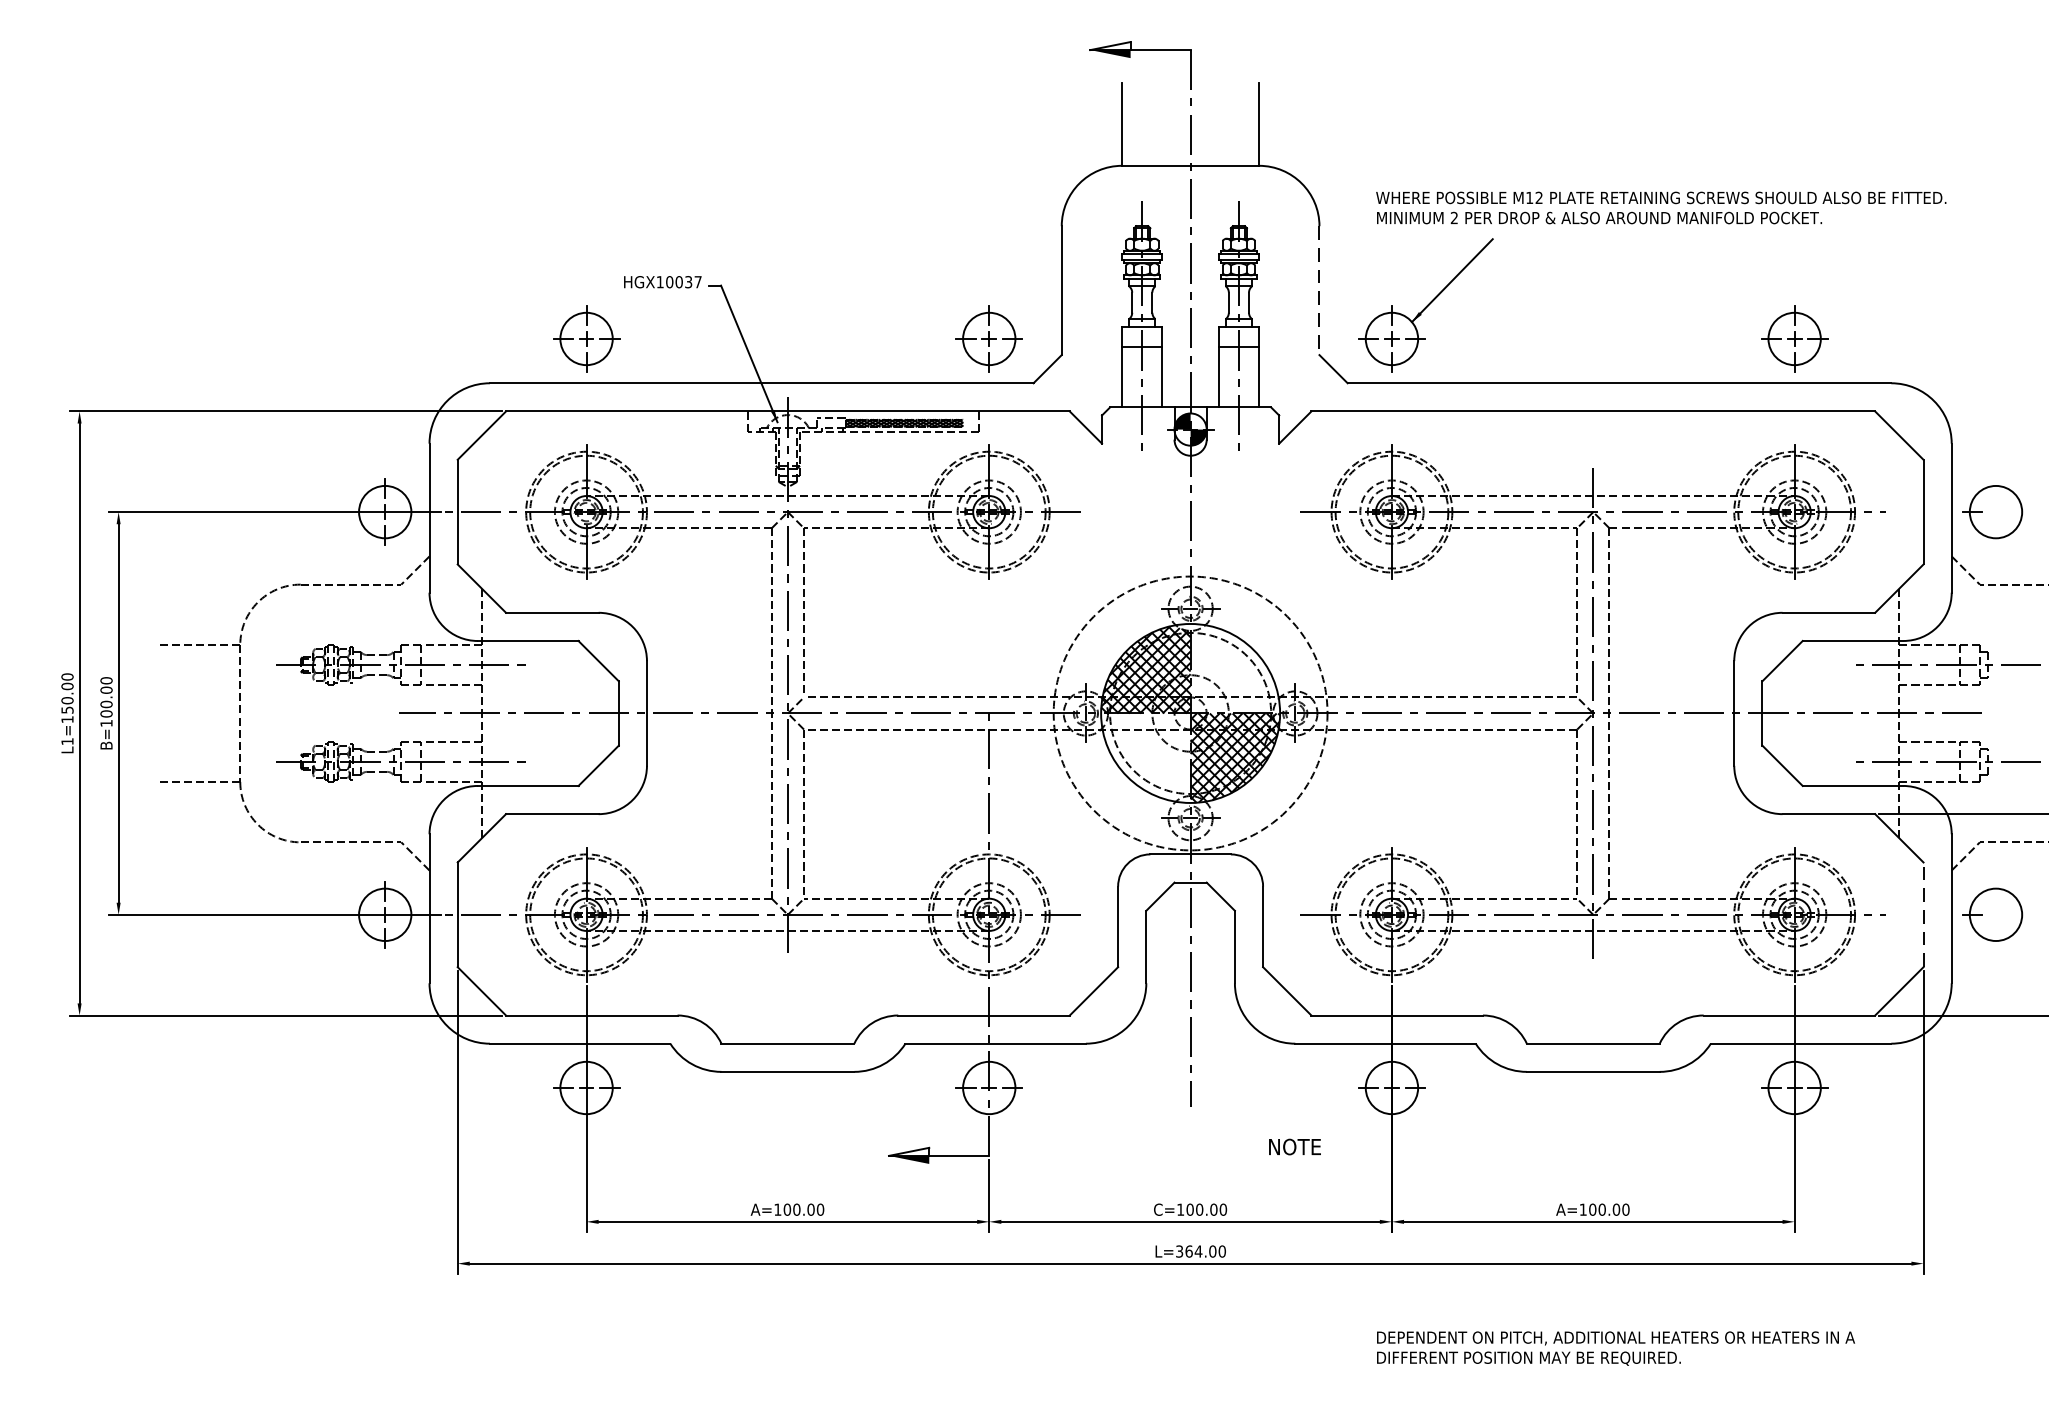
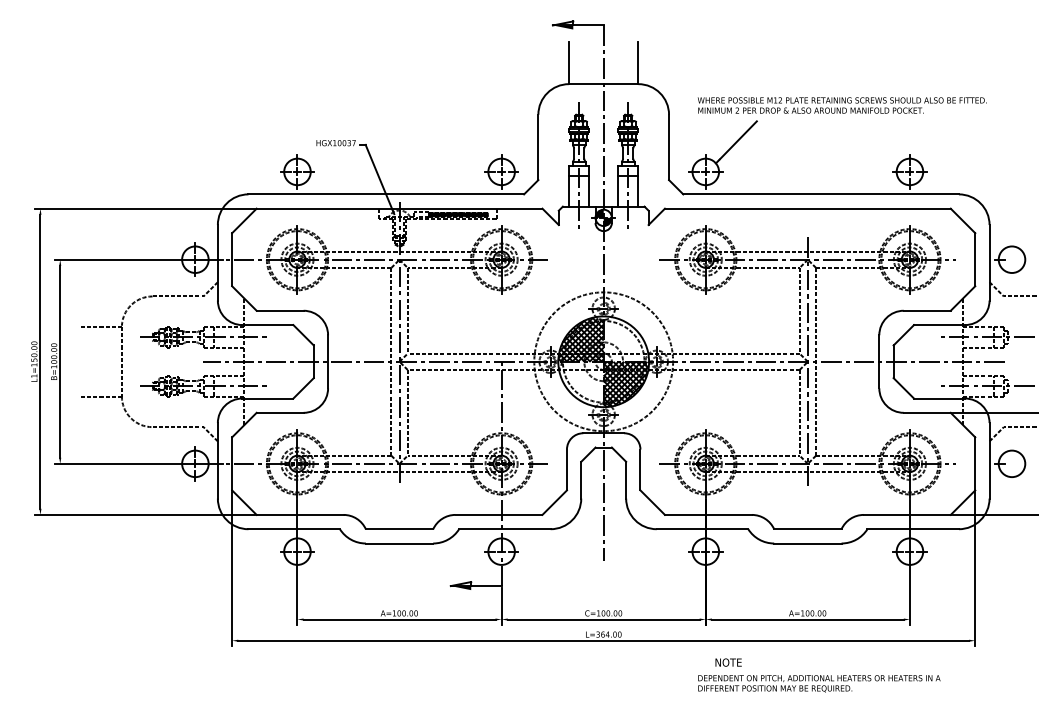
line: (1320, 290) -> (669, 147), dashed -> solid
line: (1923, 914) -> (975, 463), dashed -> solid
text: (1294, 1146) -> (728, 662), moved

